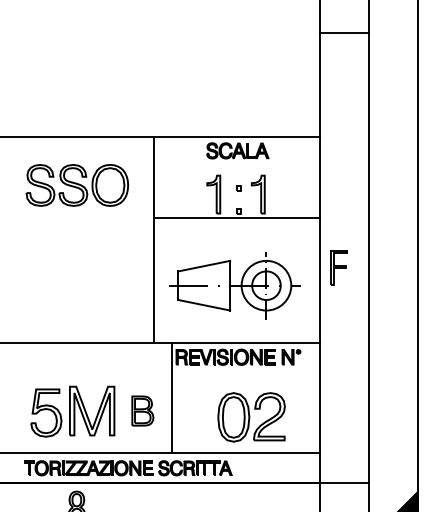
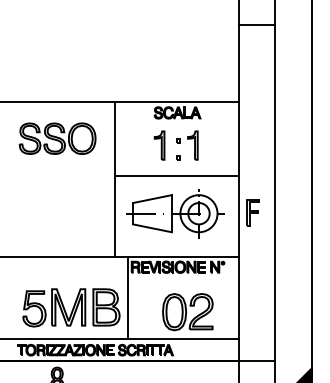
line: (237, 218) -> (177, 176), moved
part: (338, 267) -> (252, 212), moved
part: (142, 410) -> (106, 307), size x1.67

